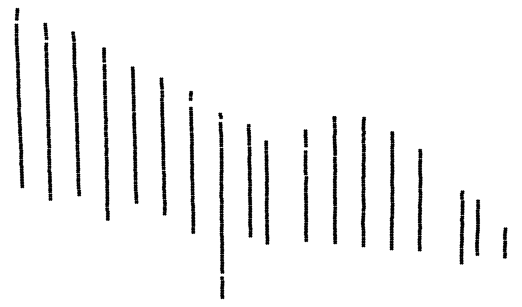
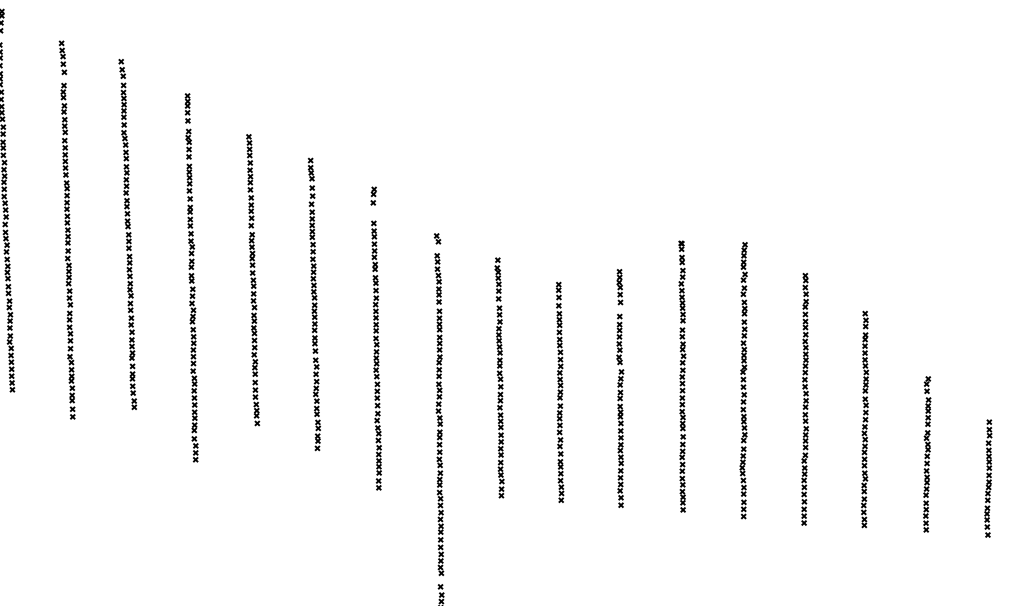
part: (266, 192) -> (559, 392), moved
part: (461, 227) -> (925, 454), moved

